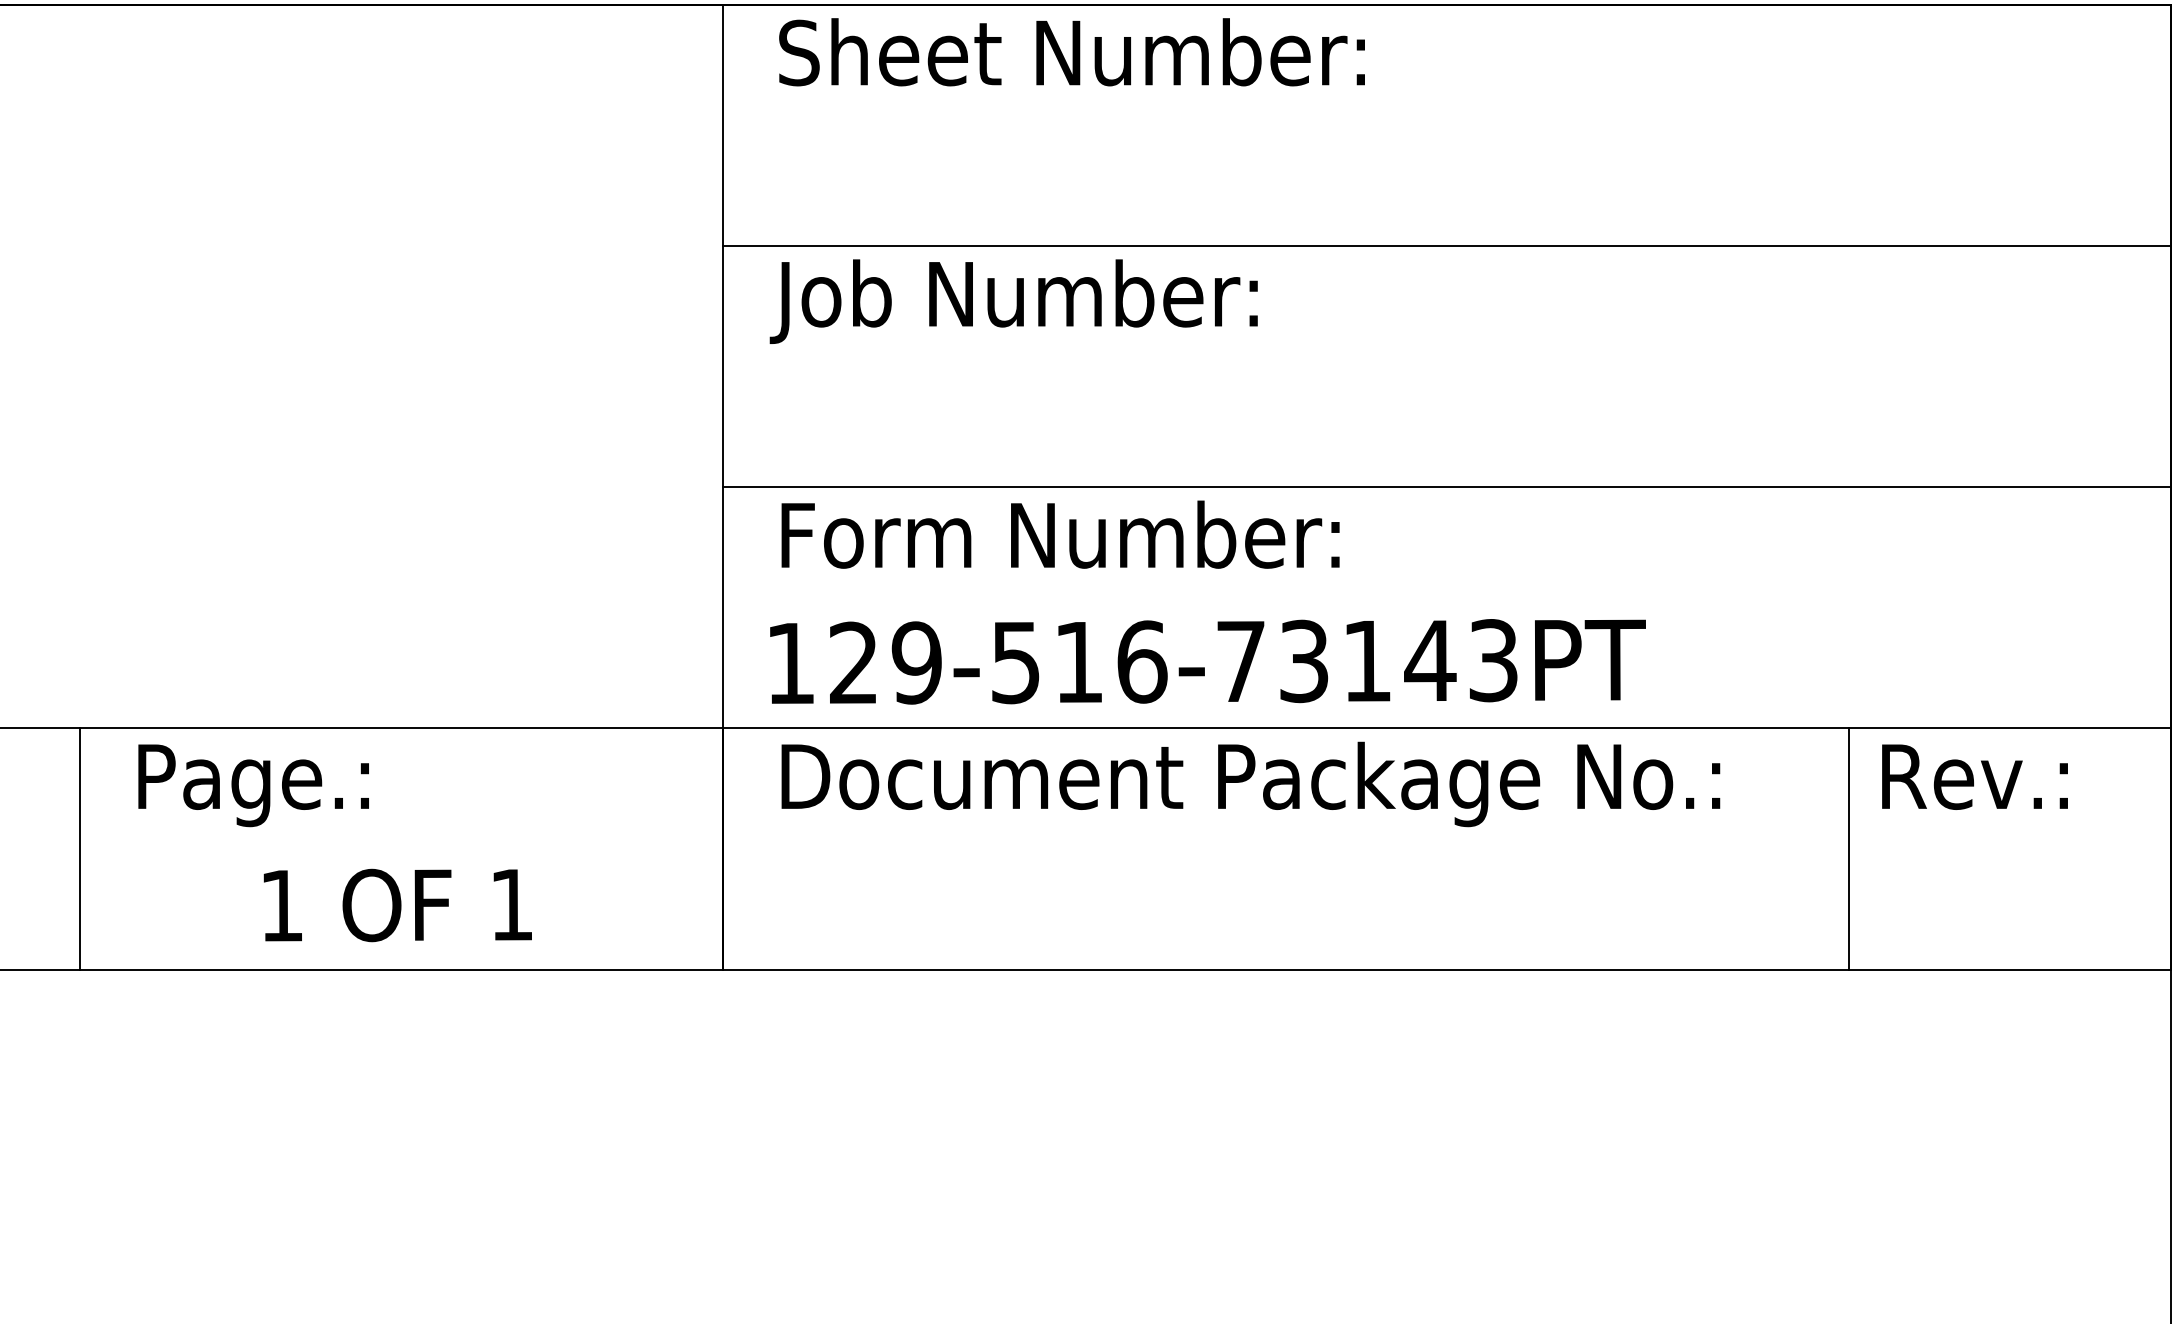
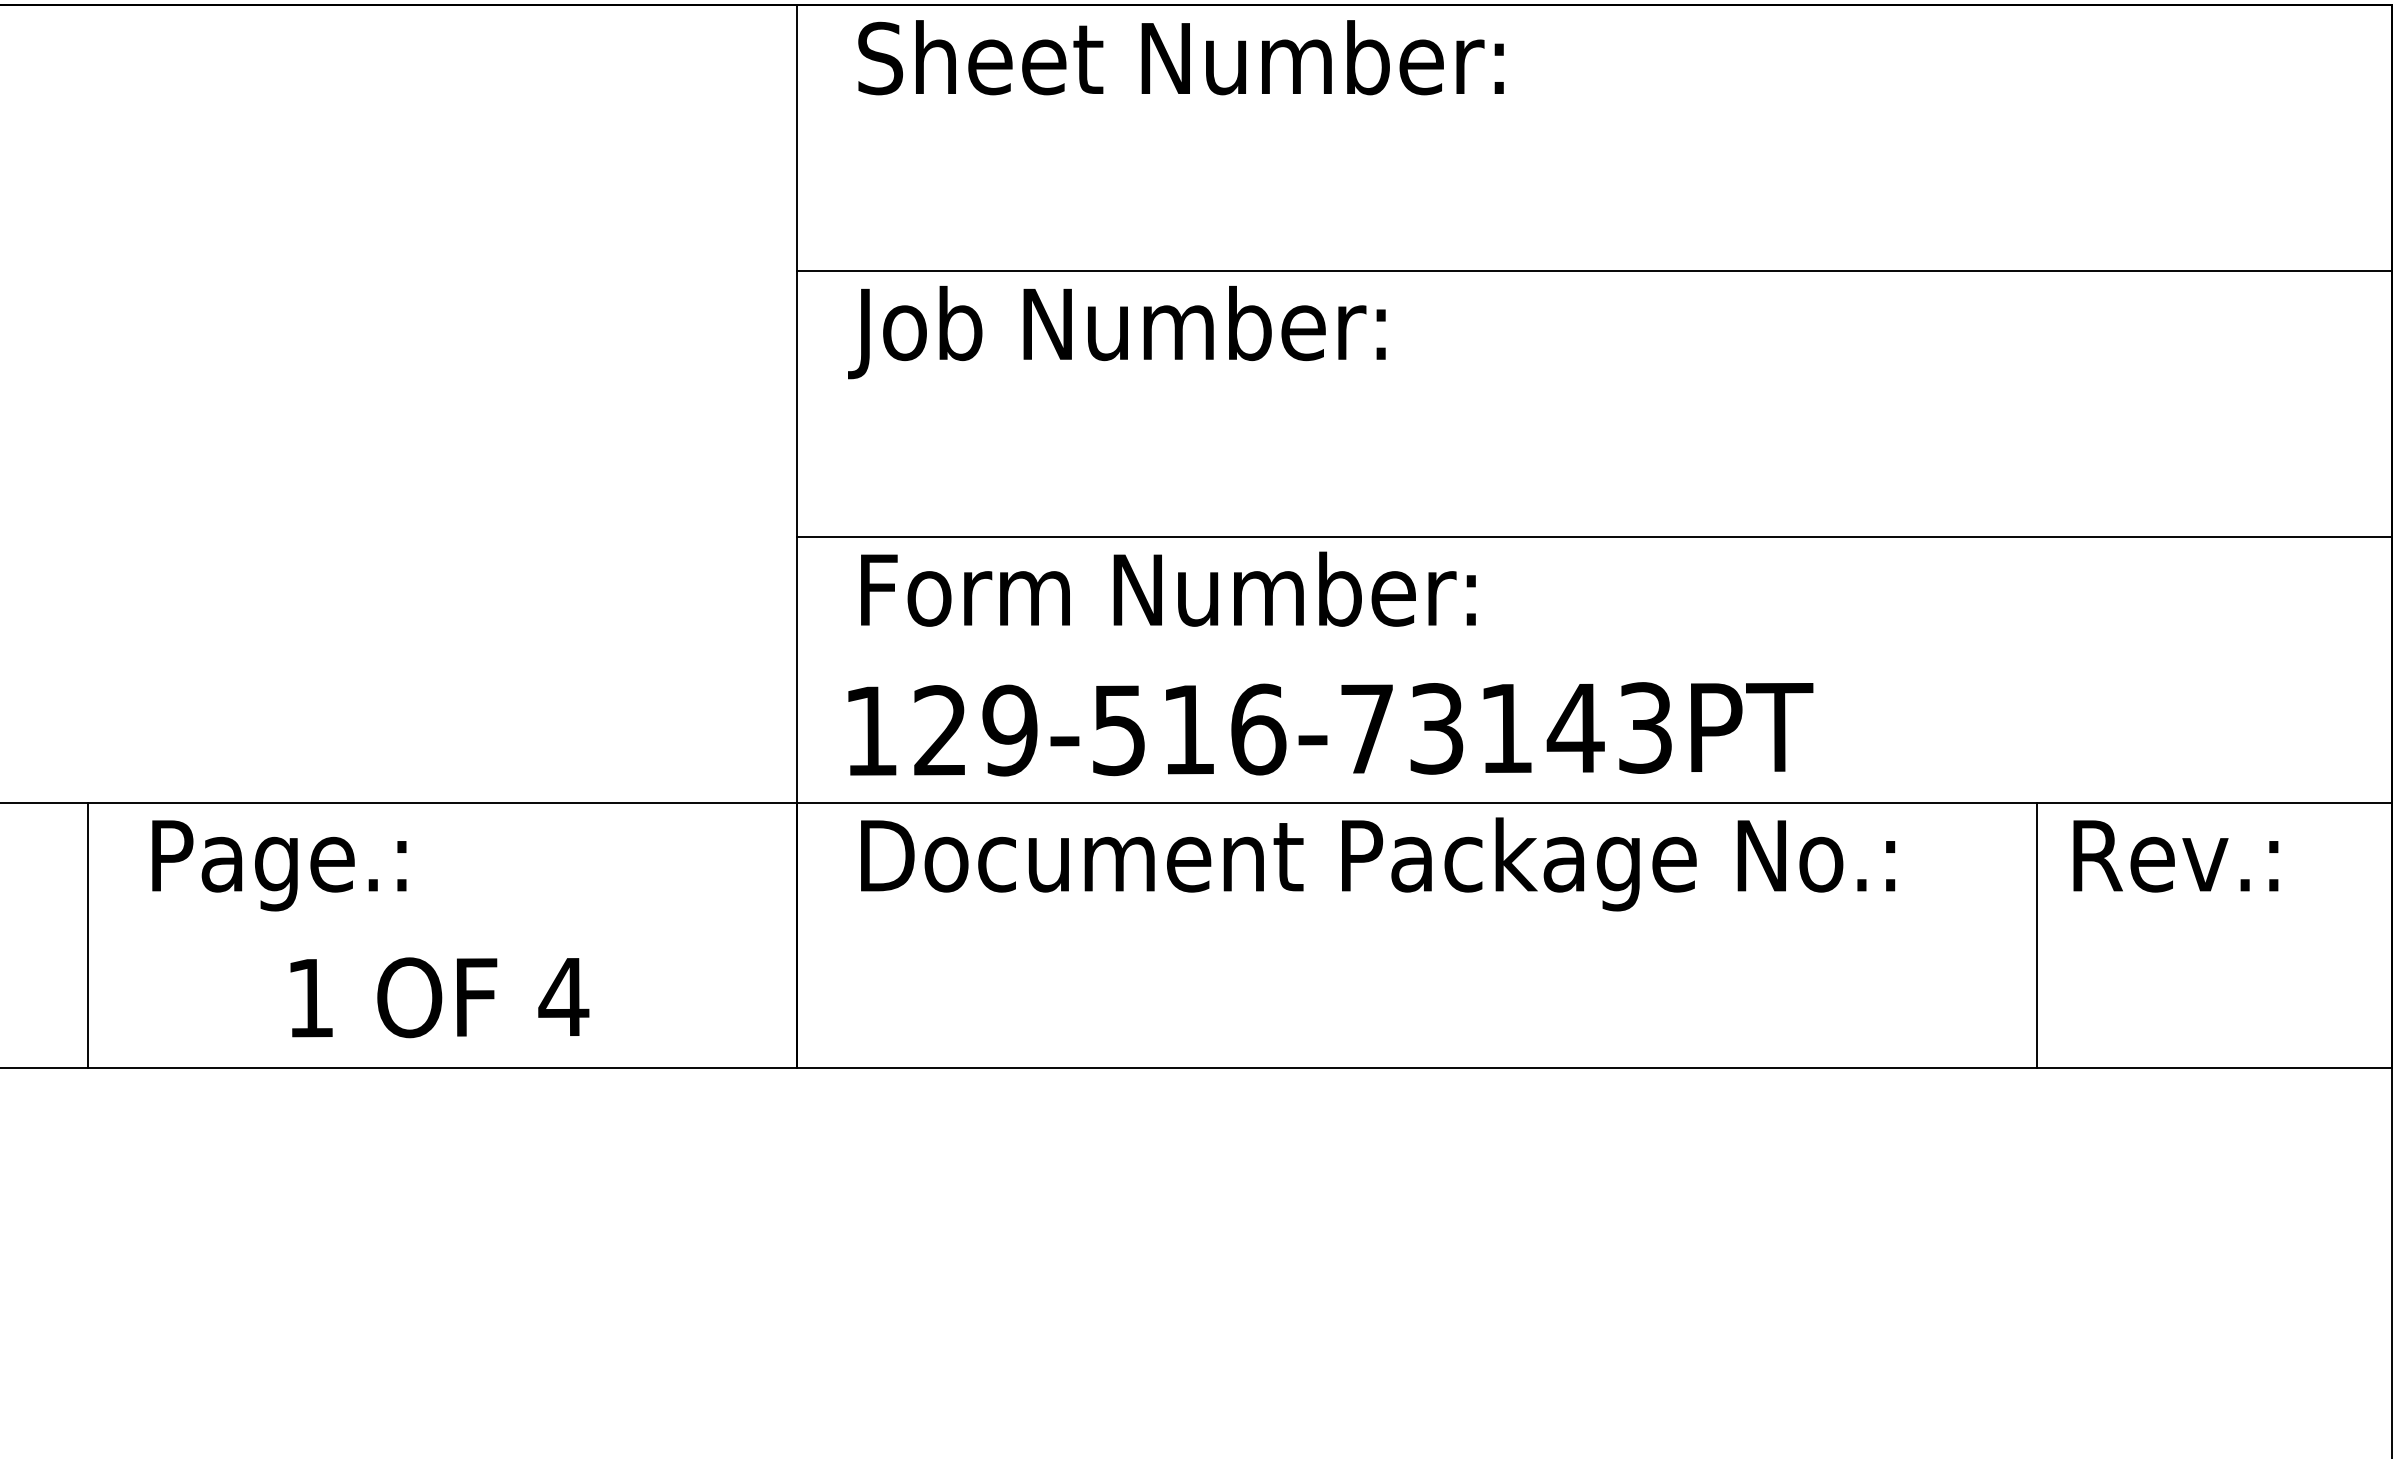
text: (511, 904) -> (563, 996), 1 -> 4

